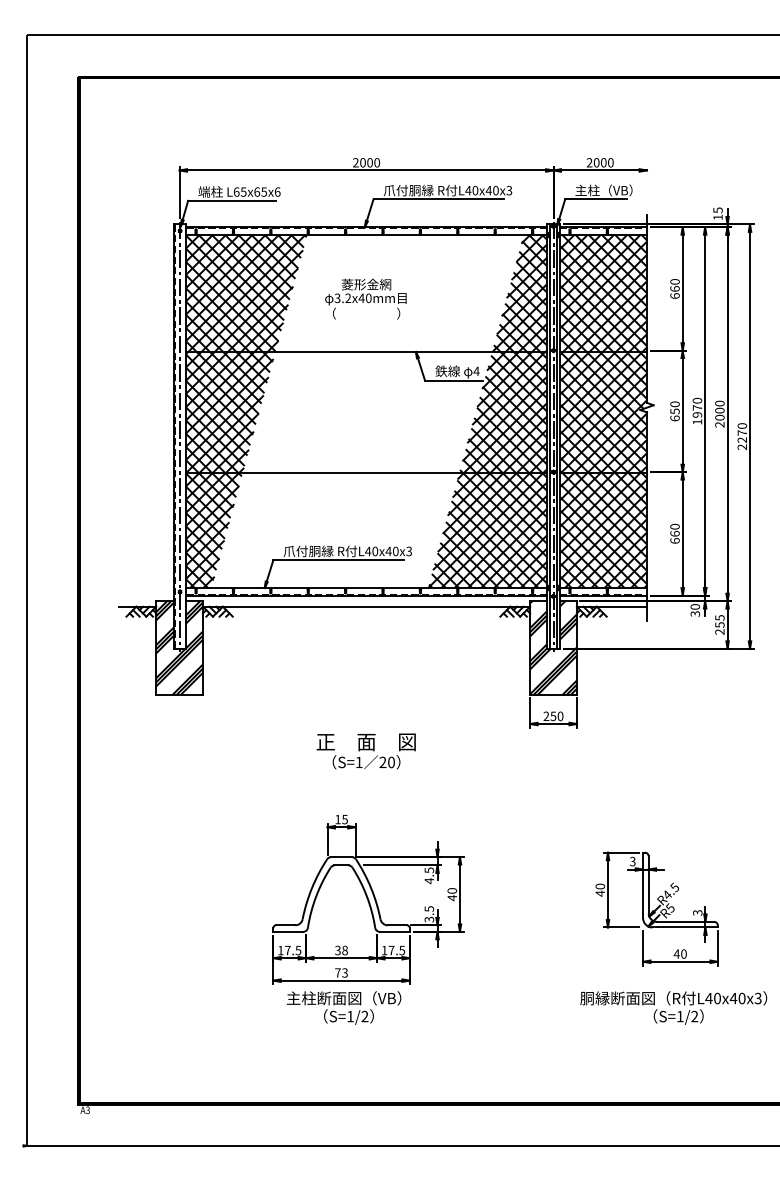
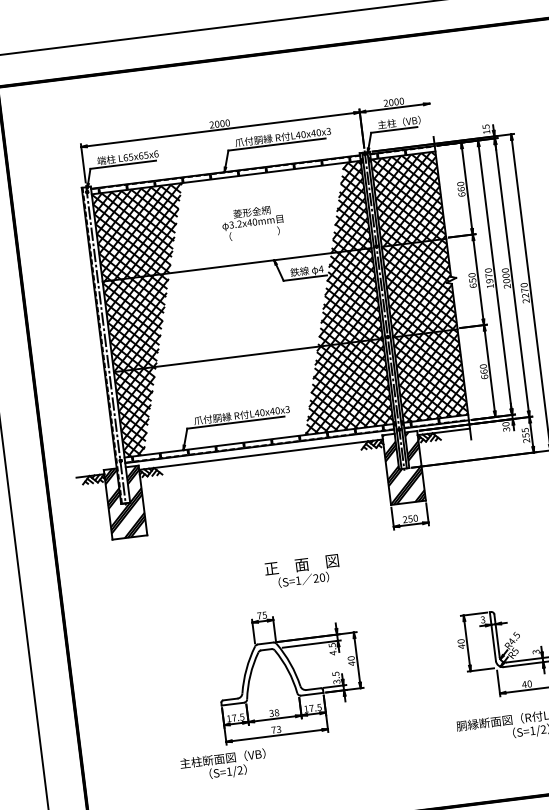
text: (365, 298) -> (252, 222), moved
text: (365, 751) -> (302, 571), moved
text: (337, 819) -> (259, 615), 15 -> 75
text: (343, 1007) -> (223, 765), moved

